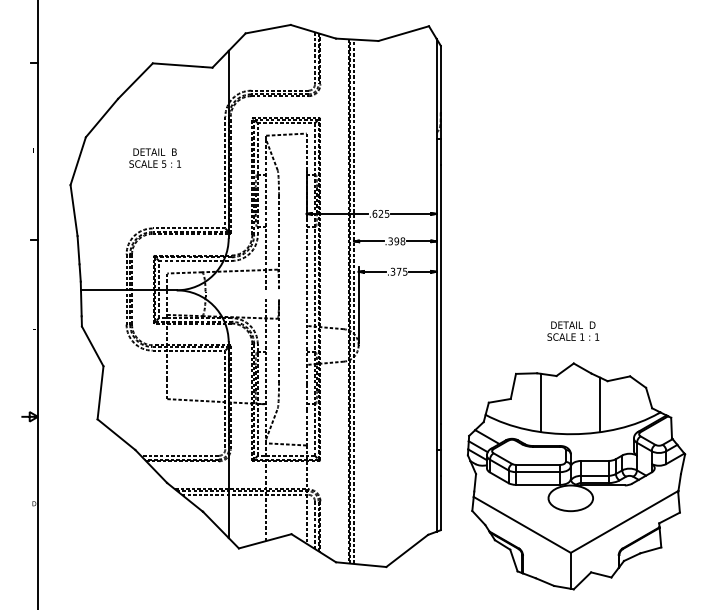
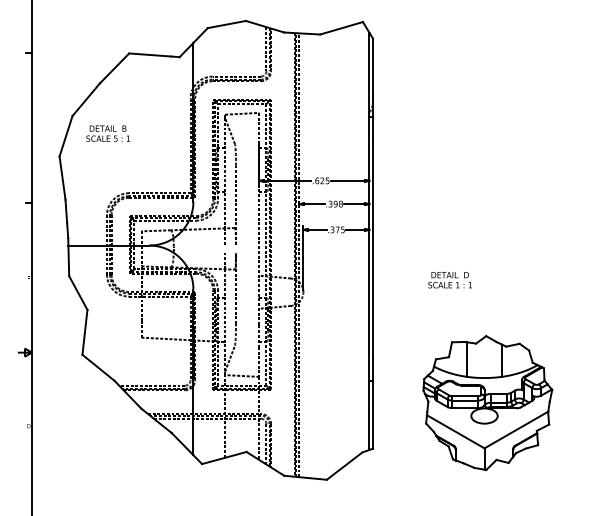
text: (155, 157) -> (108, 133), moved
text: (572, 331) -> (449, 280), moved
part: (576, 475) -> (487, 402), size x0.7

